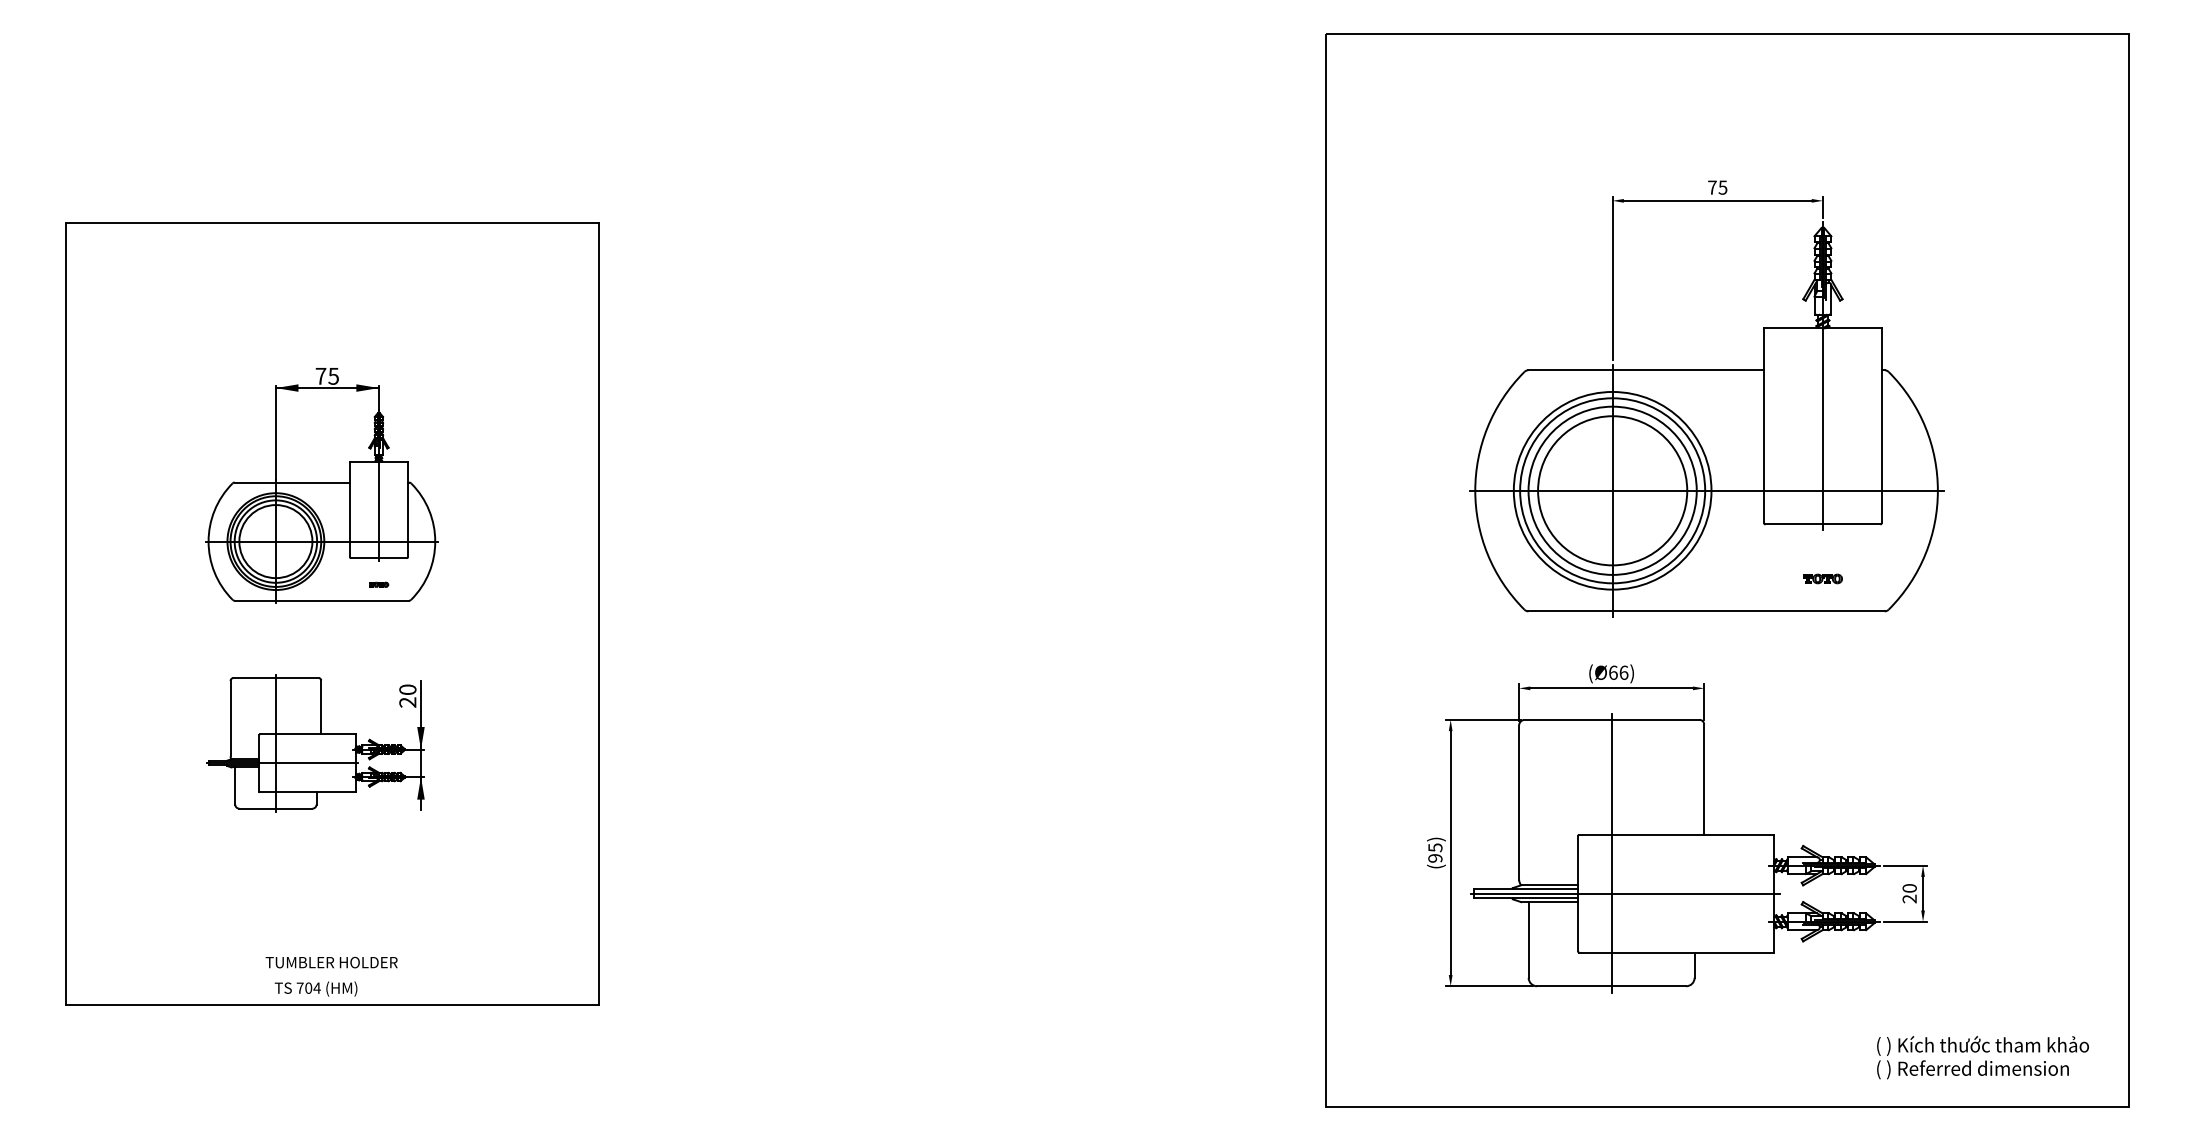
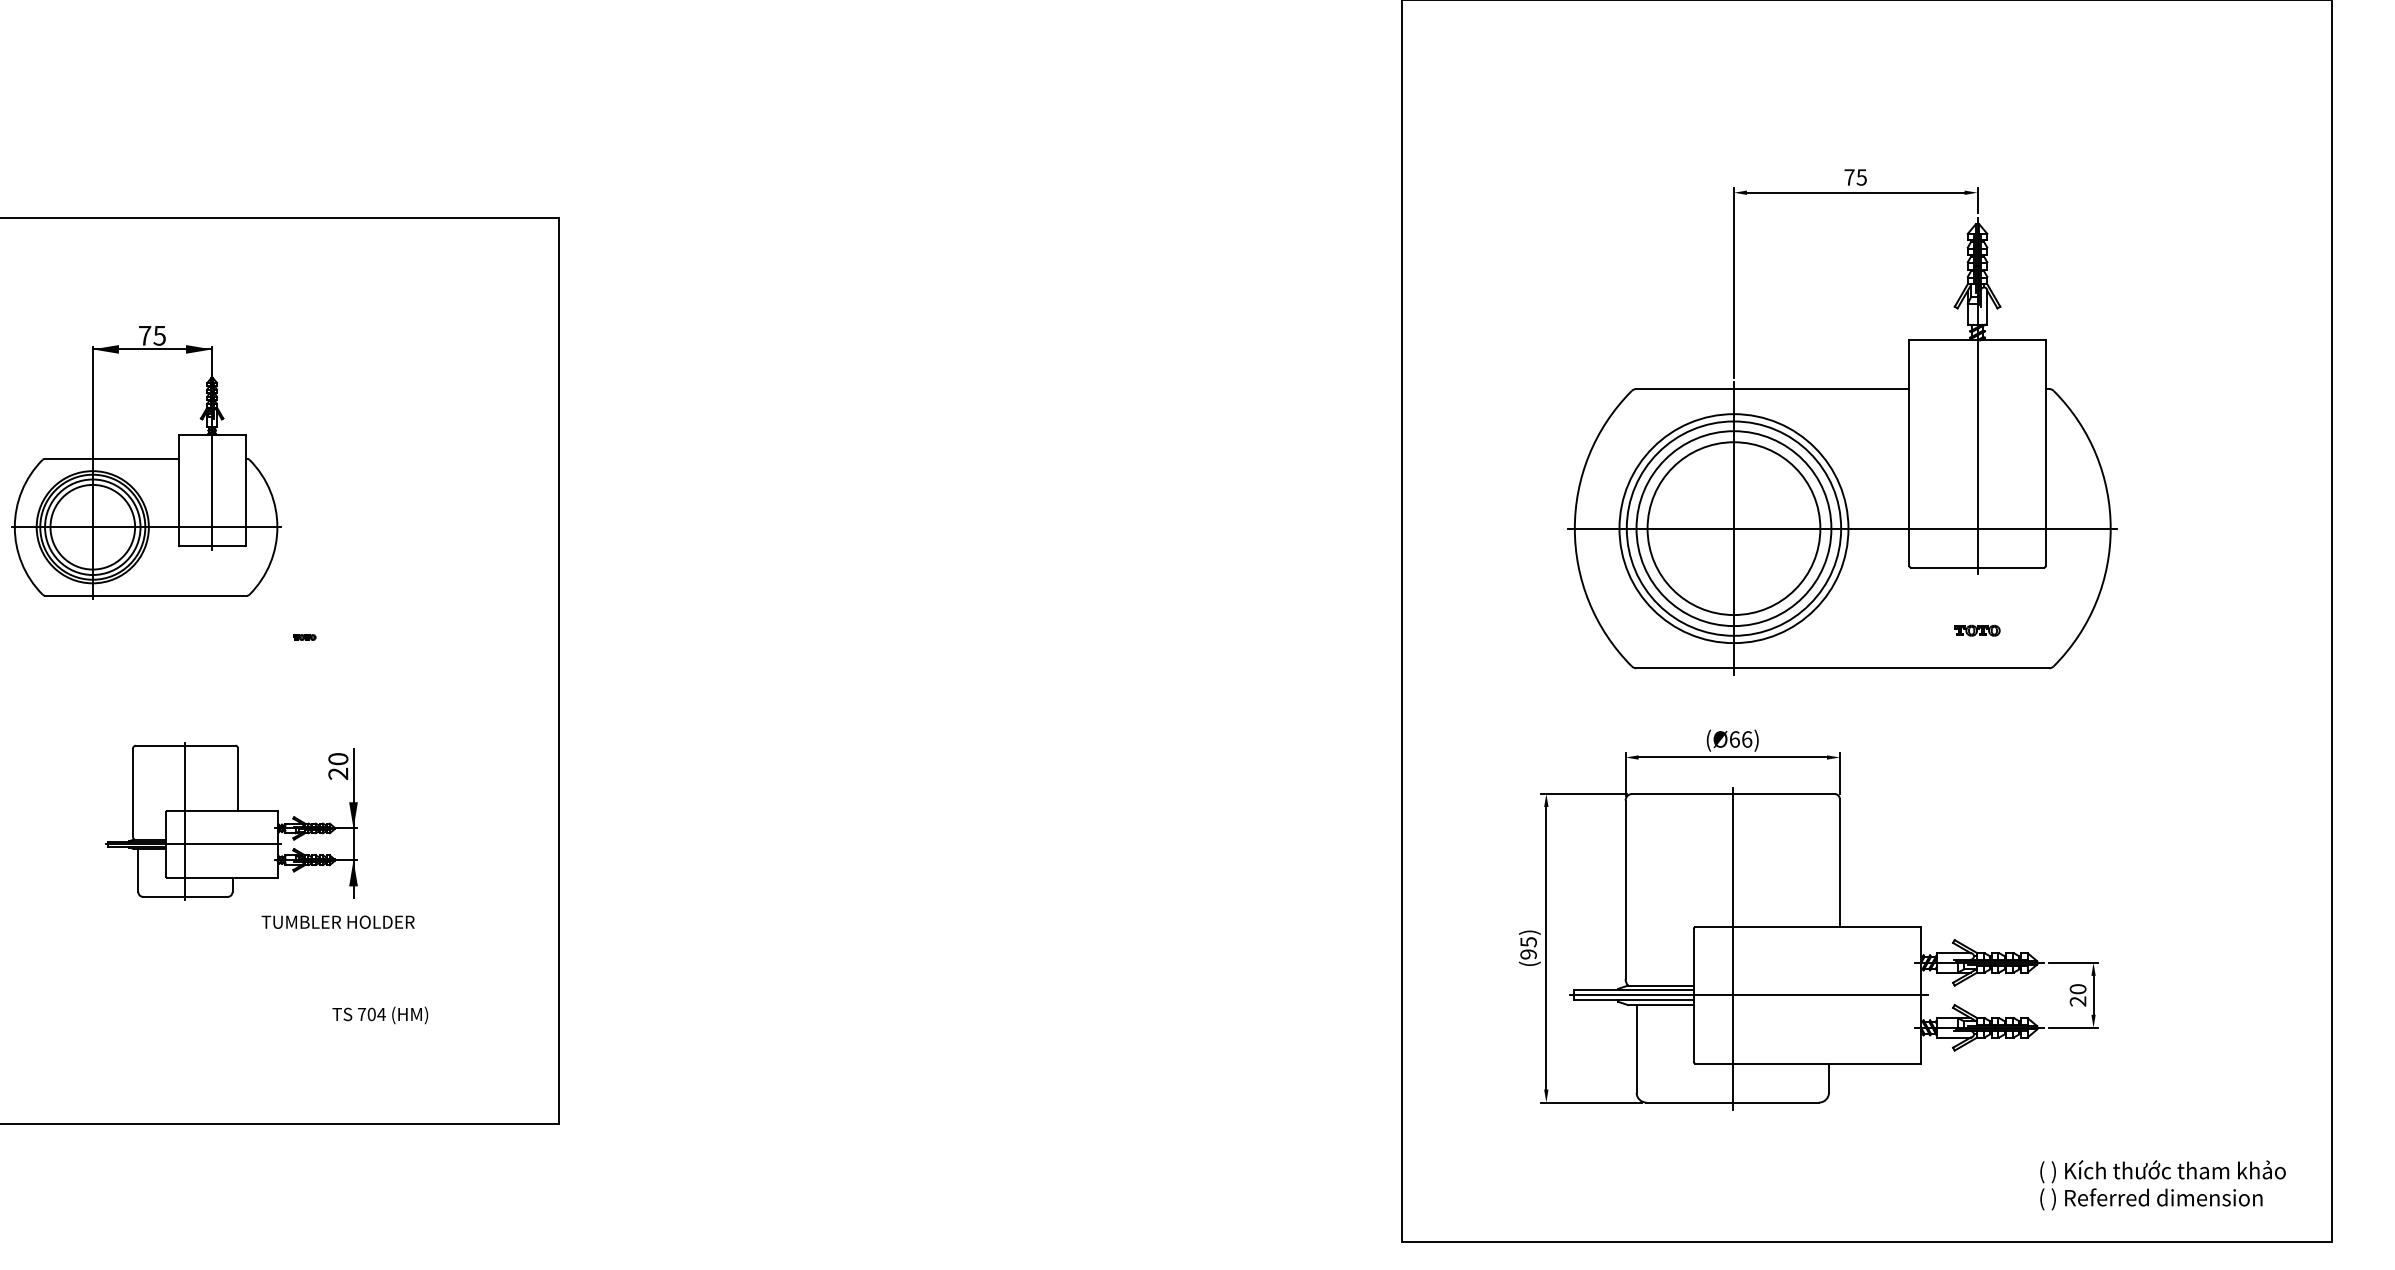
part: (321, 485) -> (145, 462), moved
text: (331, 962) -> (337, 922), moved
text: (315, 988) -> (379, 1014), moved

